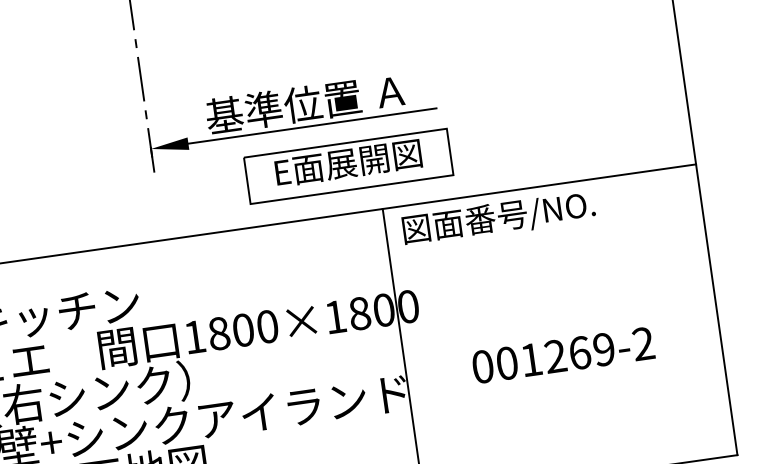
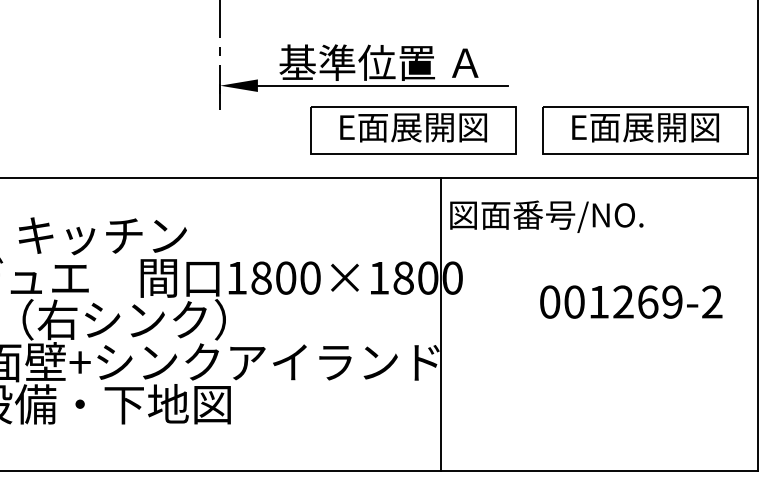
part: (578, 133) -> (645, 130), added
text: (498, 218) -> (546, 216), moved
text: (563, 354) -> (631, 301), moved

